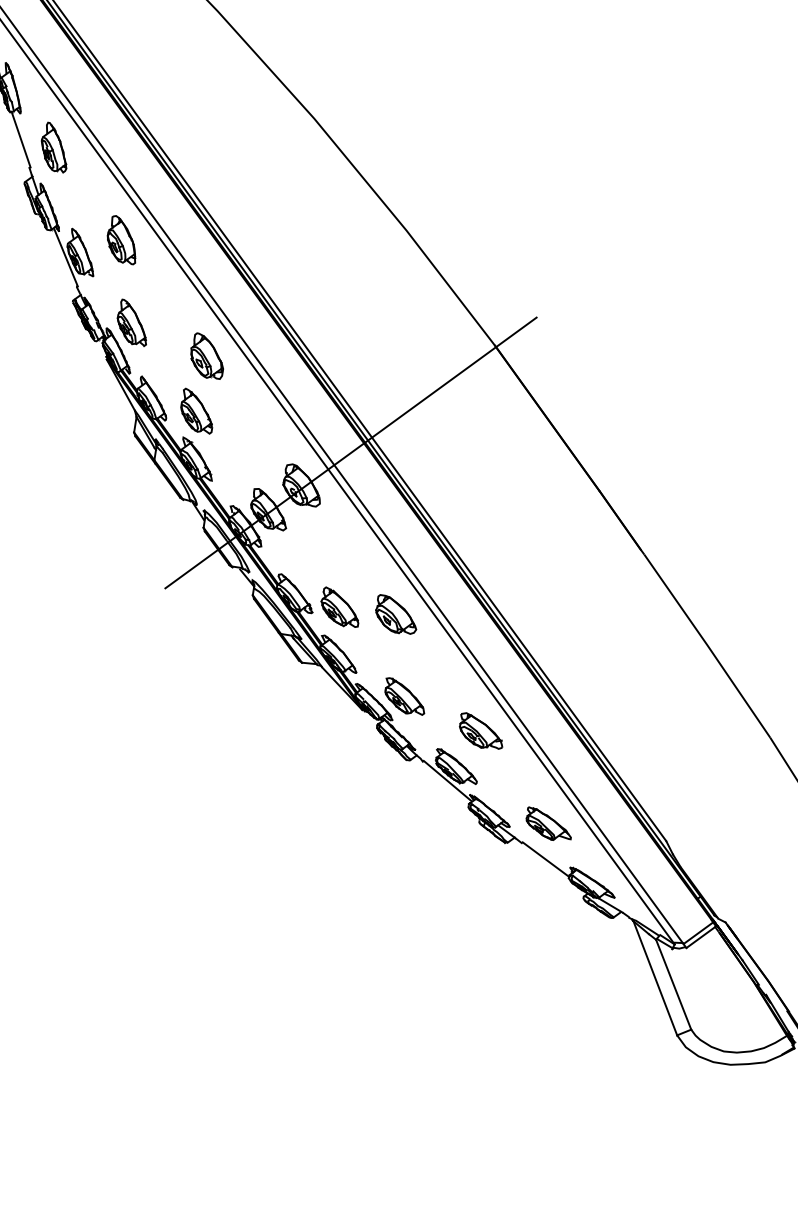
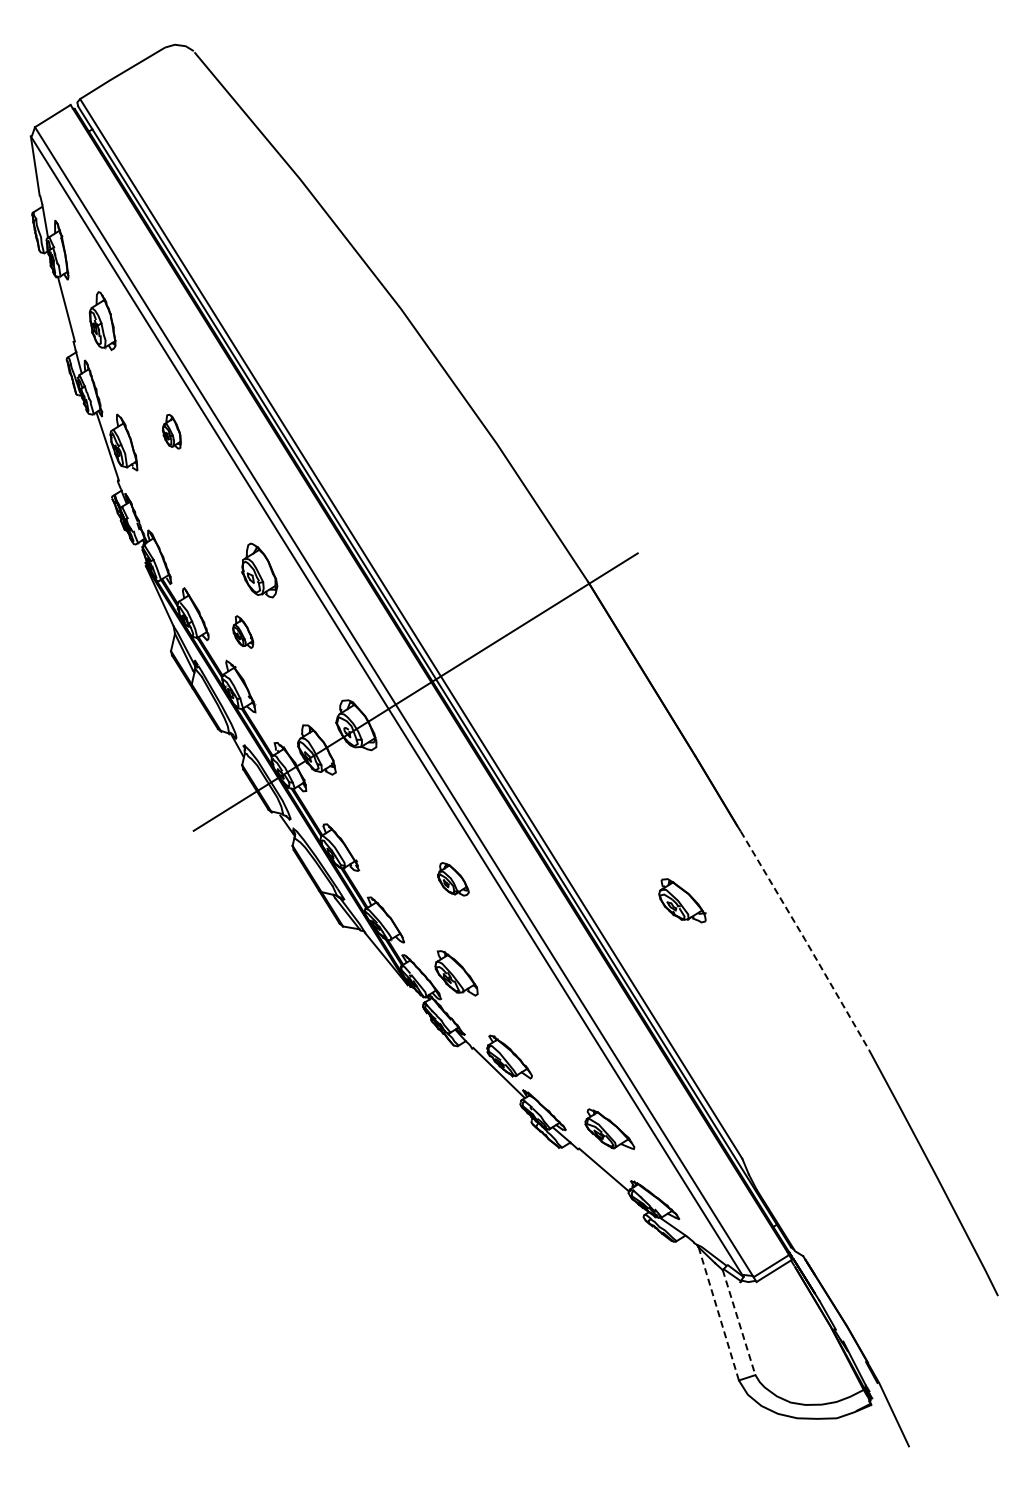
part: (120, 240) -> (171, 431), size x0.6
part: (131, 322) -> (176, 526), removed
part: (195, 410) -> (242, 631), size x0.6
part: (339, 607) -> (390, 866), removed
part: (395, 614) -> (453, 879), size x0.7
line: (707, 645) -> (805, 940), solid -> dashed
part: (480, 730) -> (682, 900), moved
line: (655, 978) -> (718, 1313), solid -> dashed
line: (674, 984) -> (739, 1322), solid -> dashed

